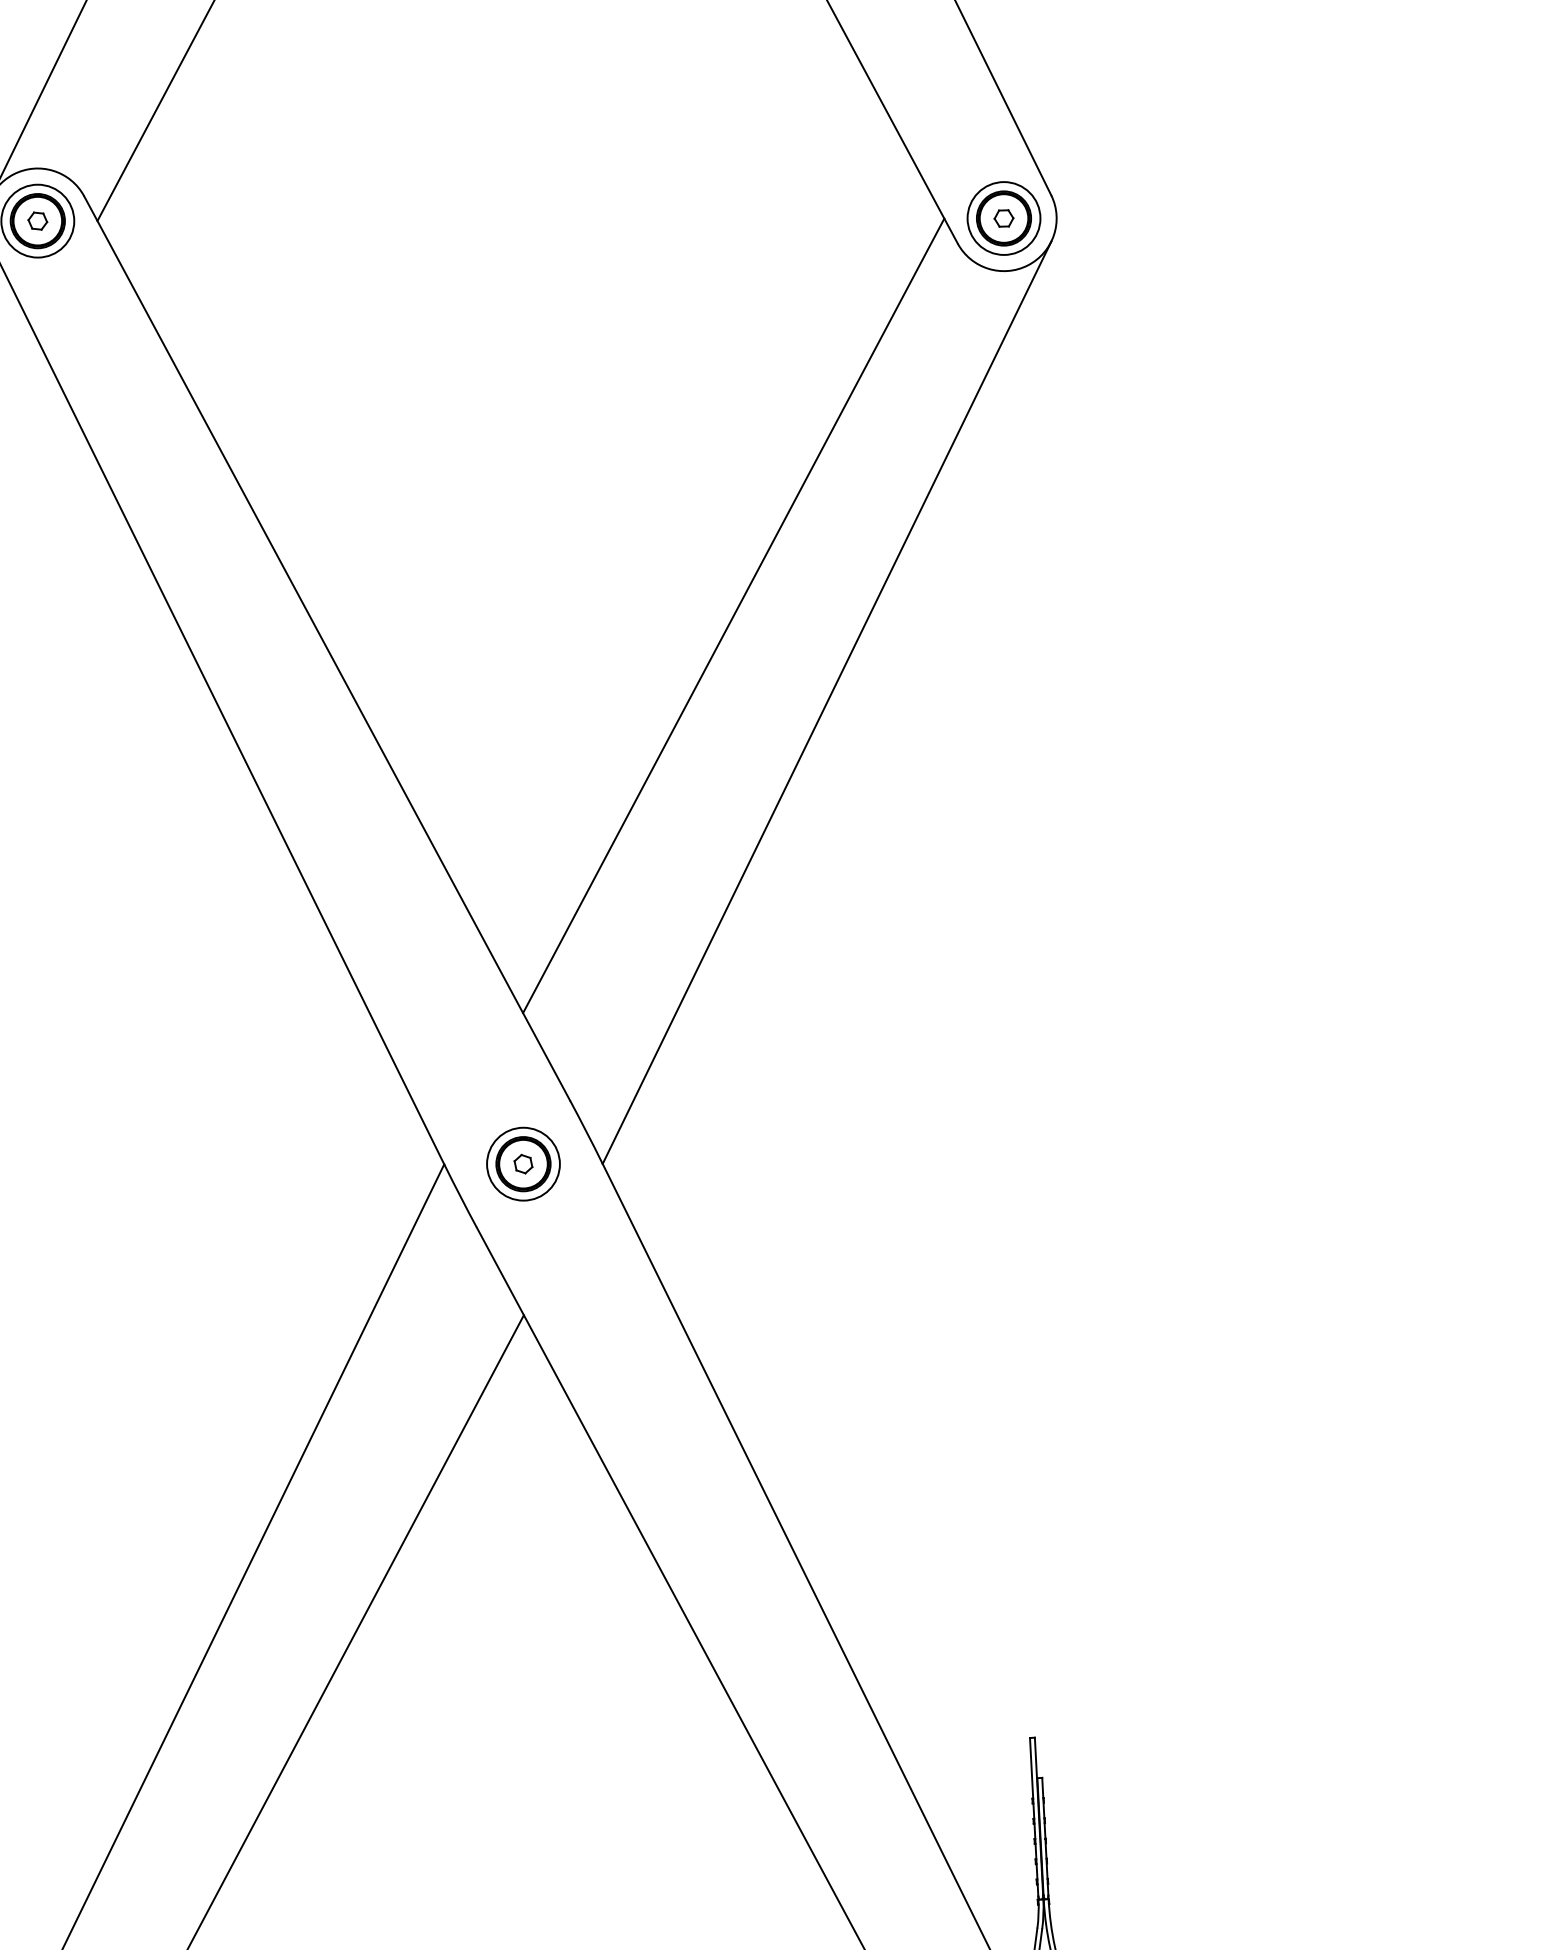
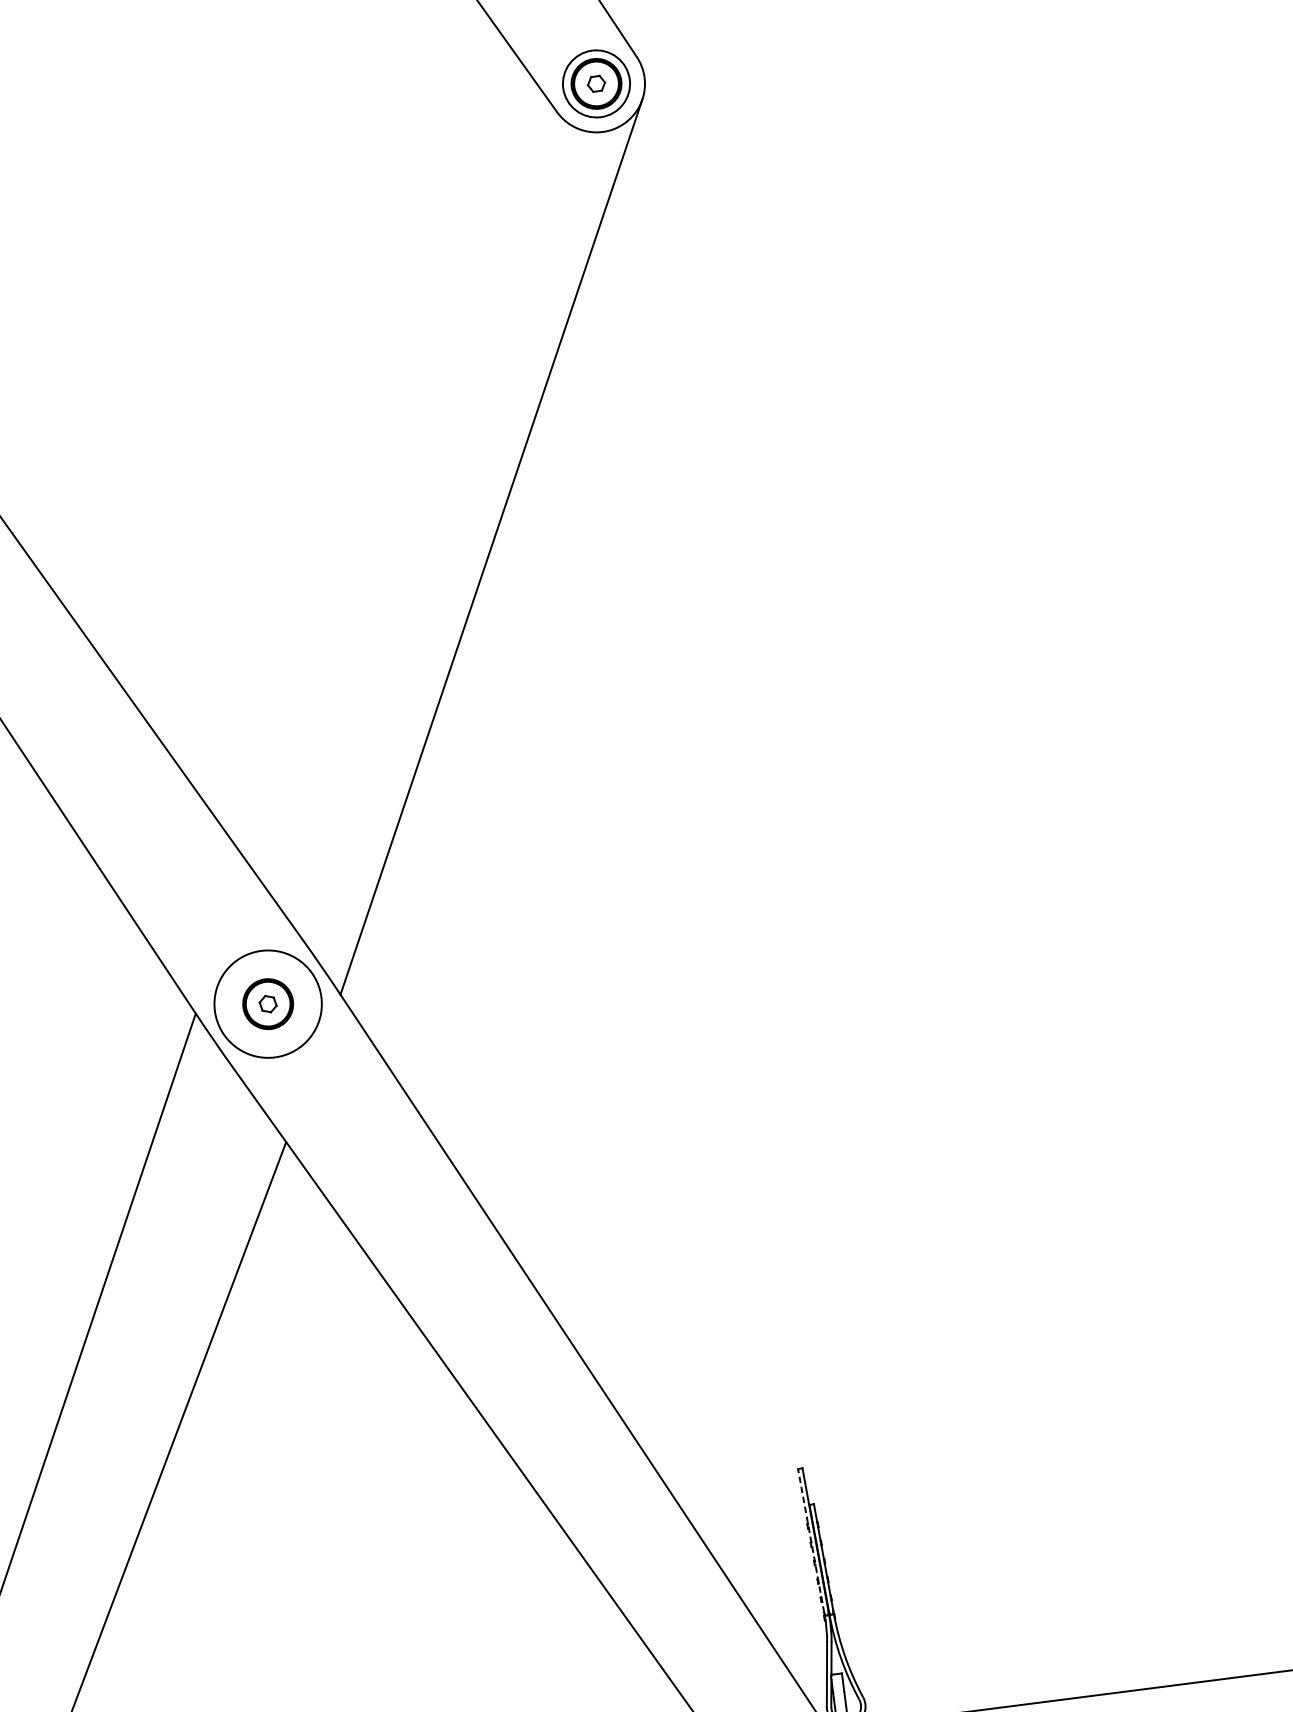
line: (733, 615) -> (395, 478), removed
circle: (523, 1163) -> (268, 1003), size x1.6
line: (1034, 1816) -> (811, 1540), solid -> dashed

